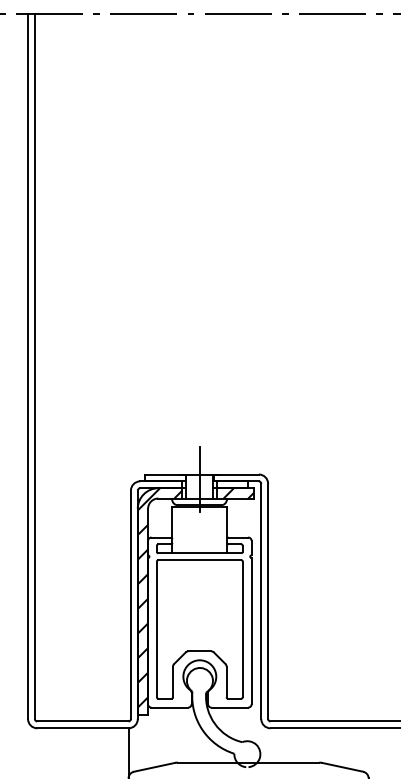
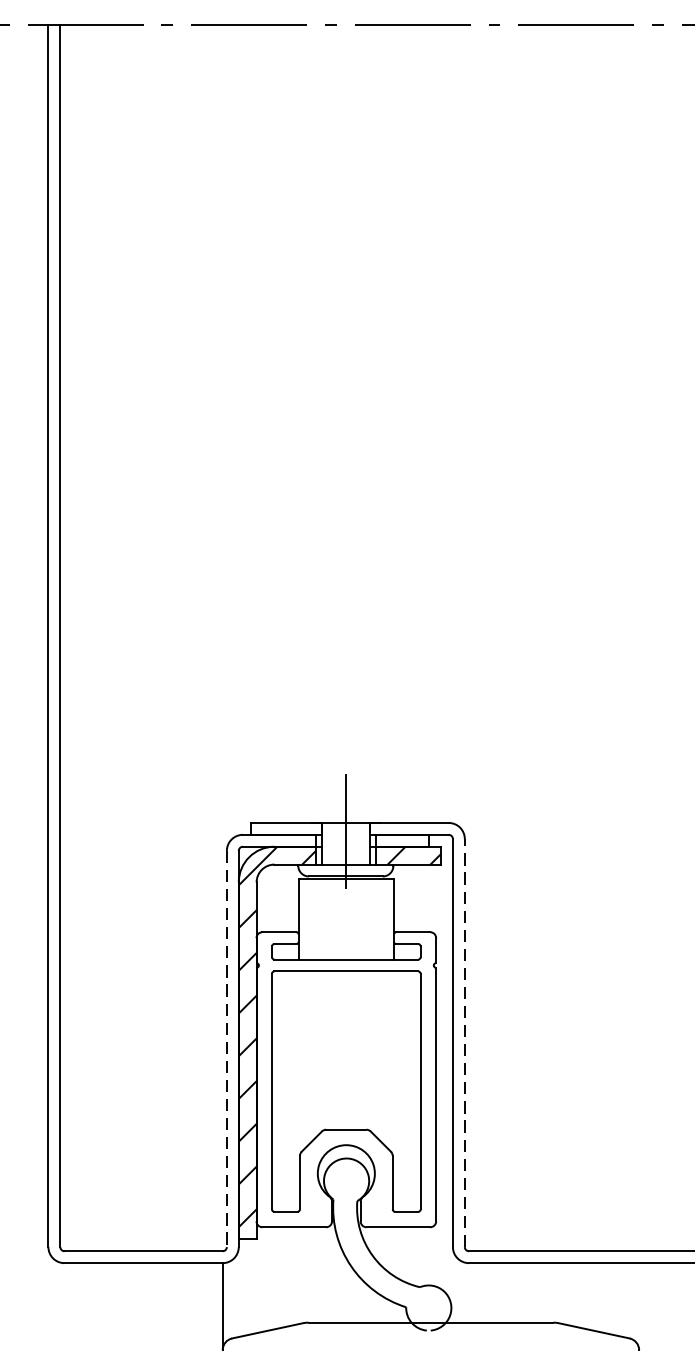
line: (268, 601) -> (465, 1043), solid -> dashed
line: (130, 605) -> (226, 1050), solid -> dashed

